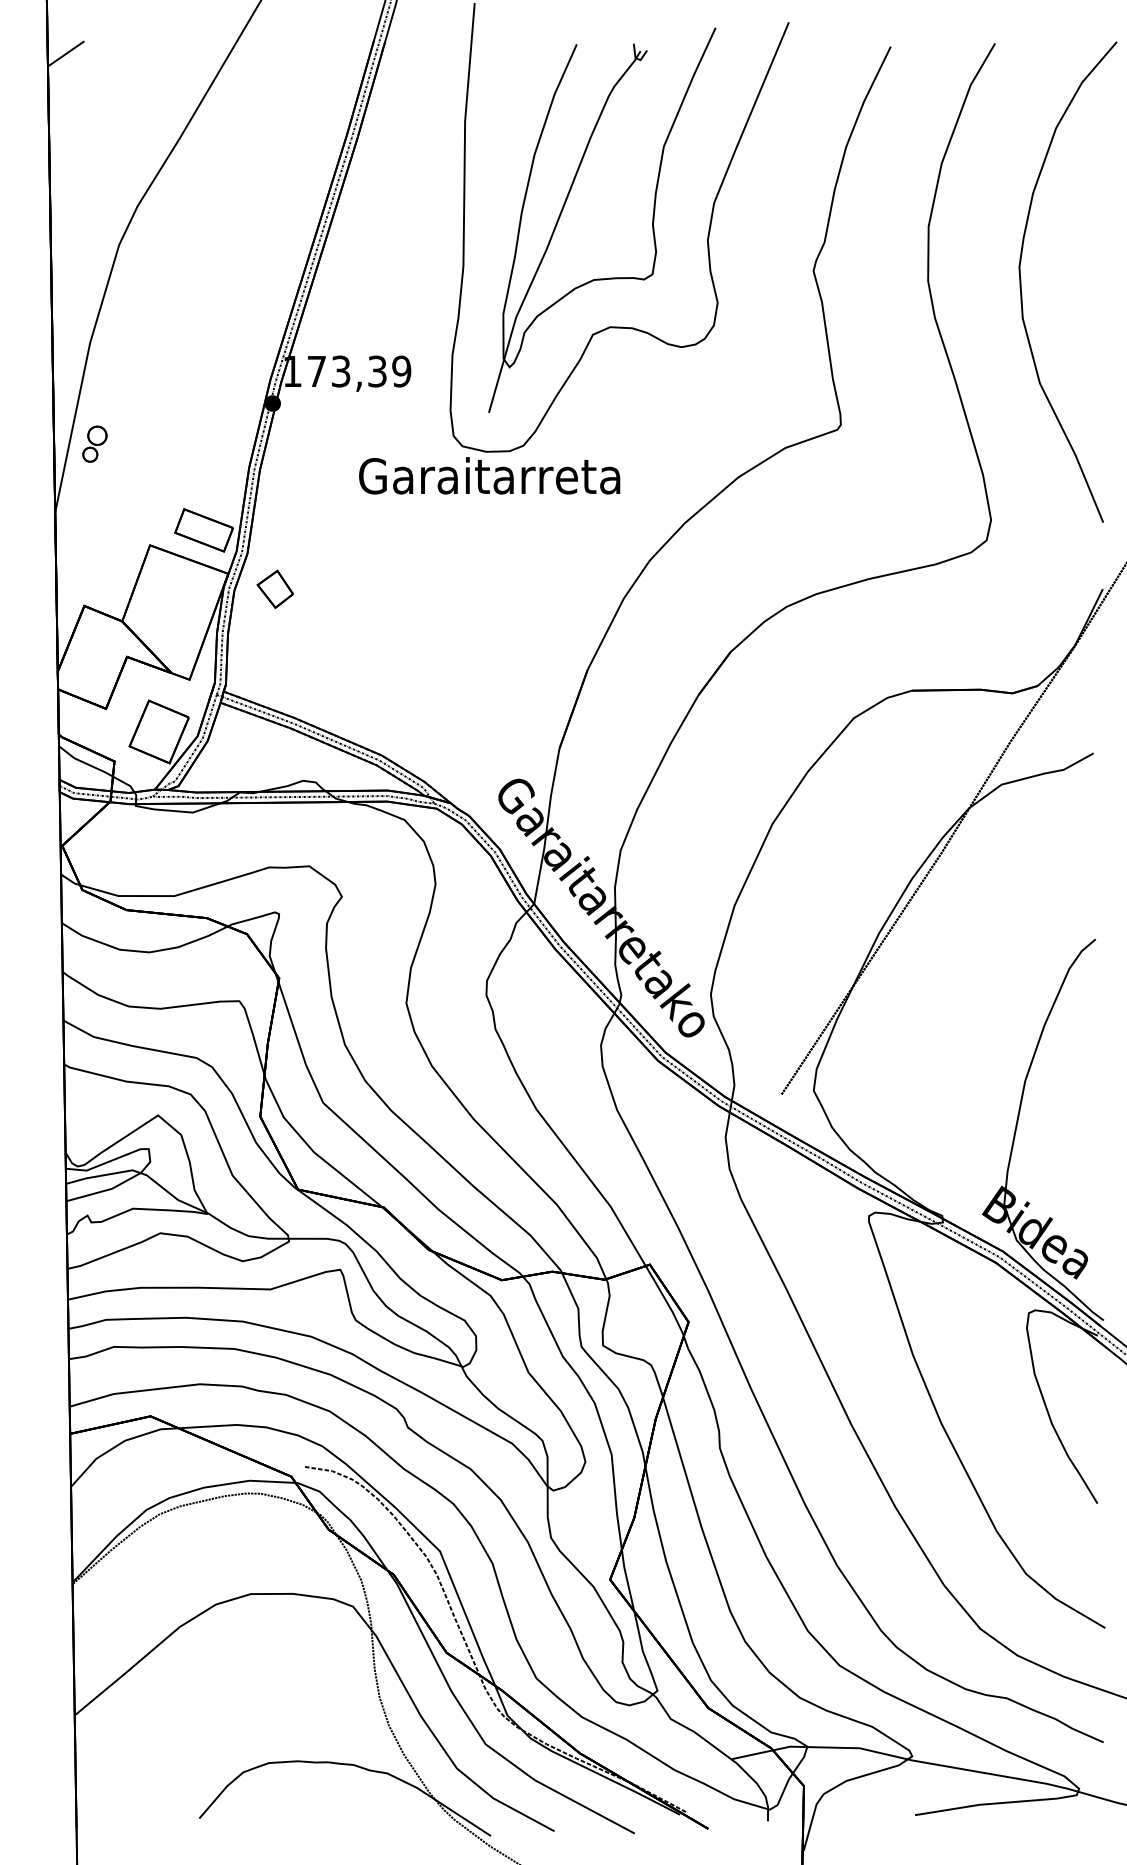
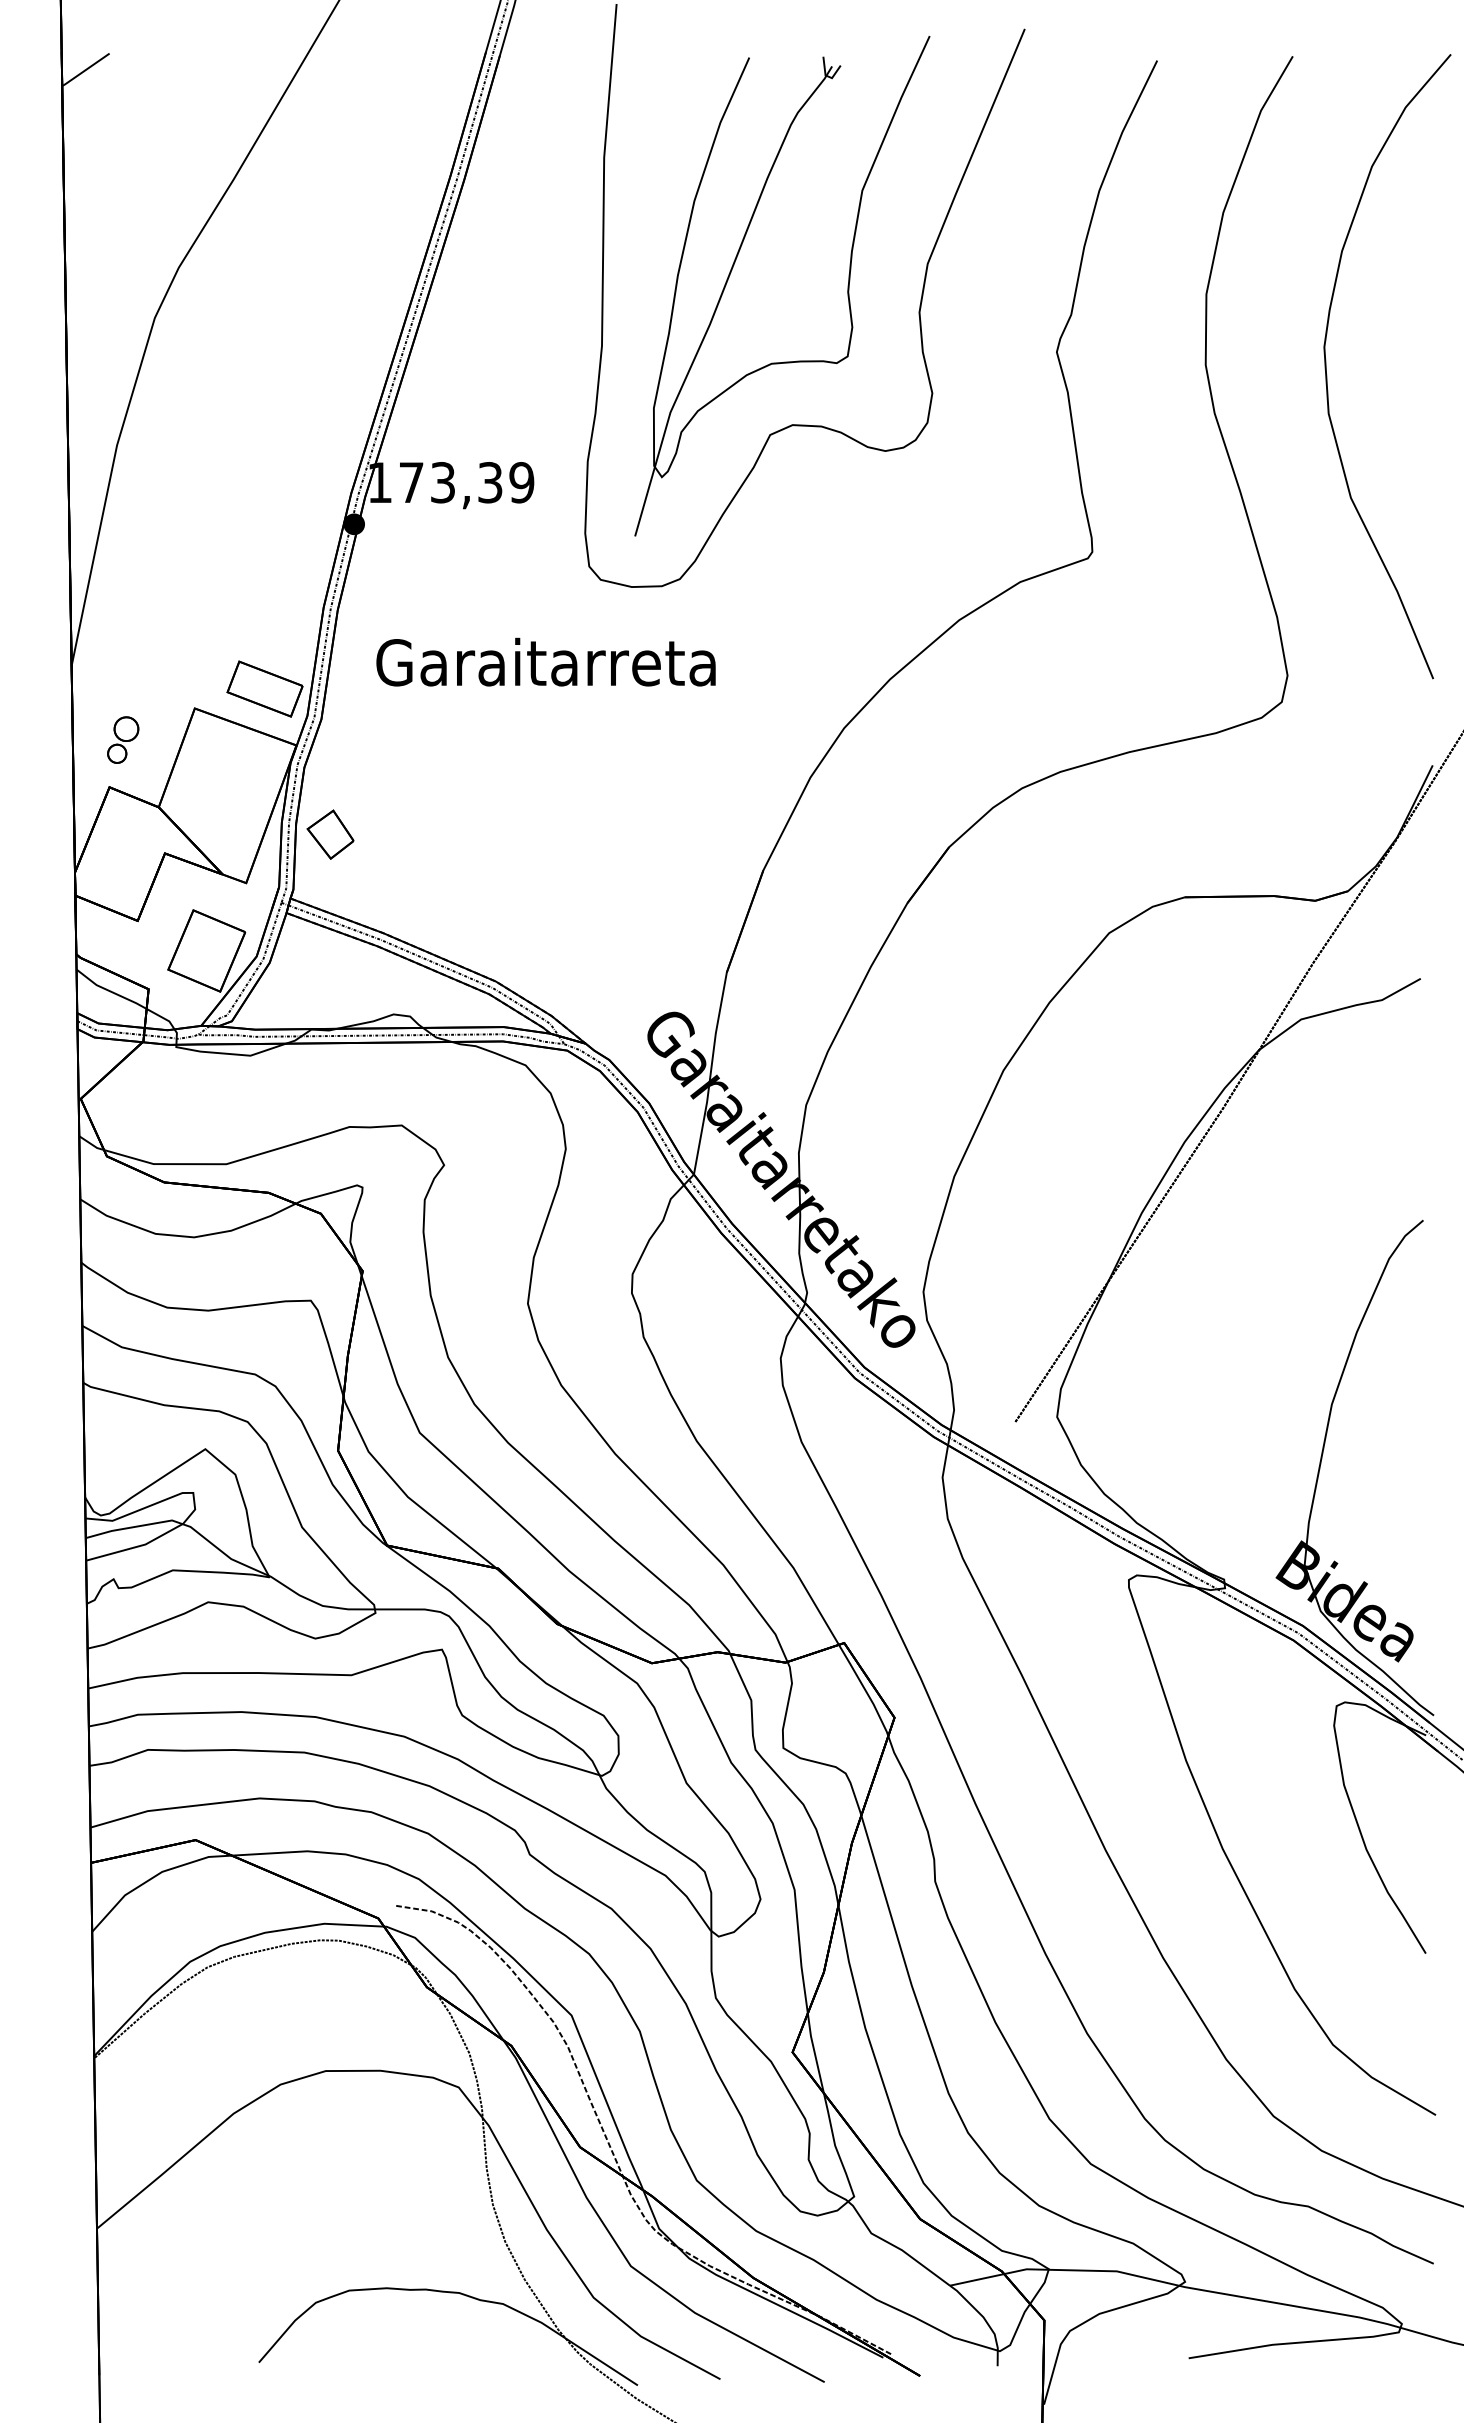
part: (95, 443) -> (123, 739), moved
text: (489, 475) -> (545, 661), moved
part: (275, 589) -> (330, 834), moved

